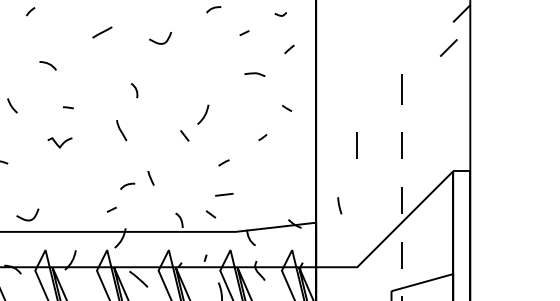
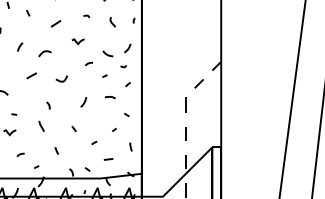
line: (447, 47) -> (198, 83), moved
curve: (202, 115) -> (83, 102), moved
line: (356, 144) -> (162, 133), removed
curve: (127, 185) -> (20, 154), moved
curve: (224, 194) -> (108, 159), moved
curve: (338, 204) -> (130, 146), moved

